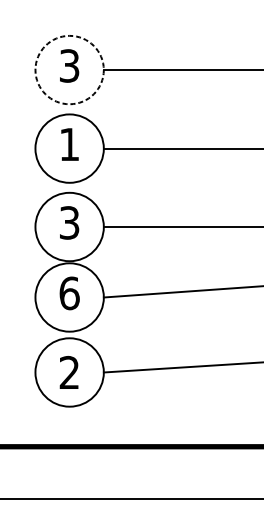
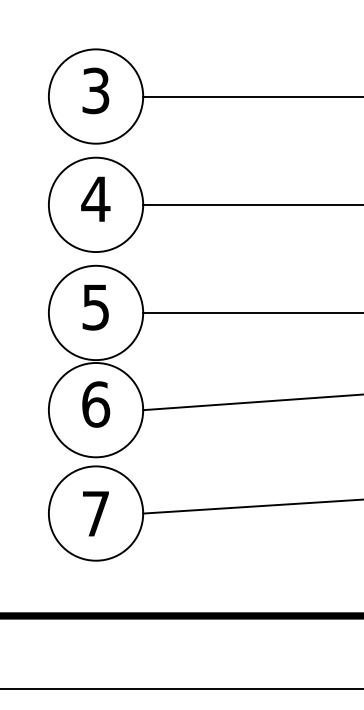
circle: (69, 70) -> (95, 96), dashed -> solid
text: (69, 144) -> (95, 198), 1 -> 4
text: (69, 223) -> (96, 307), 3 -> 5
text: (69, 372) -> (95, 513), 2 -> 7

